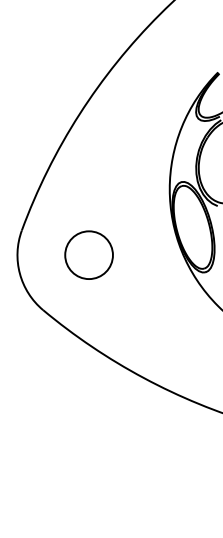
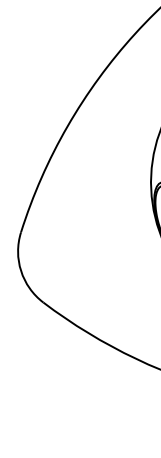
circle: (88, 254) -> (81, 250), removed

